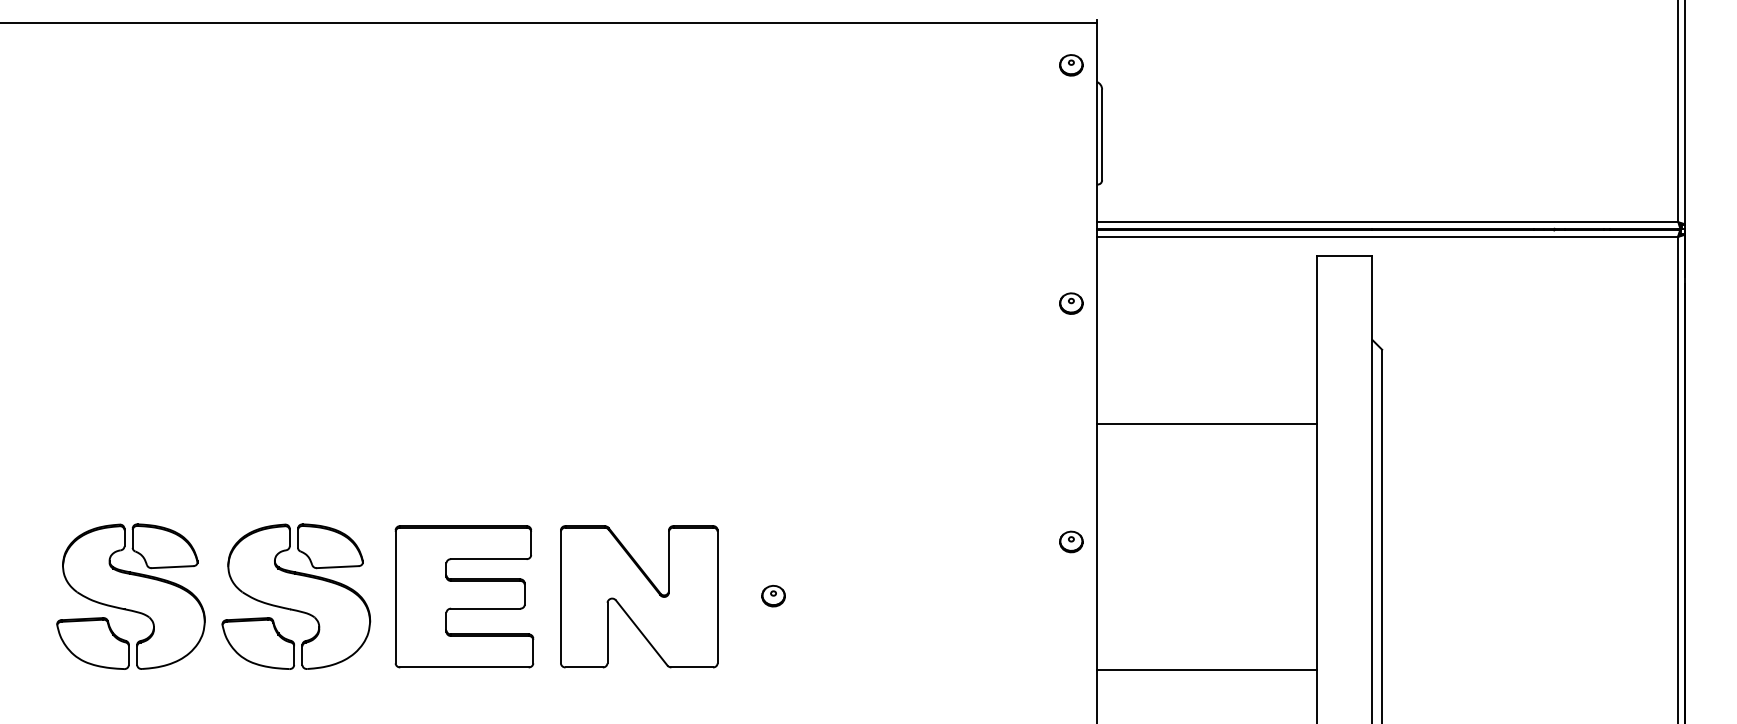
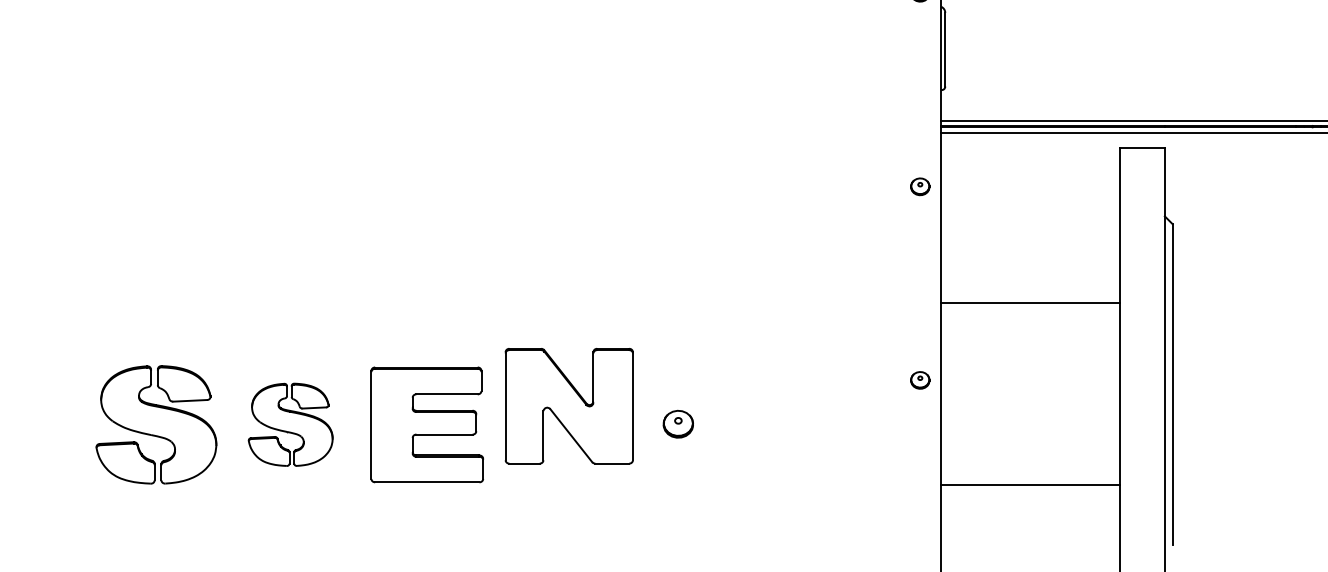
line: (1207, 424) -> (1030, 303), moved
part: (296, 596) -> (290, 424), size x0.7
part: (639, 596) -> (569, 406), moved
part: (773, 596) -> (678, 424), size x1.6

